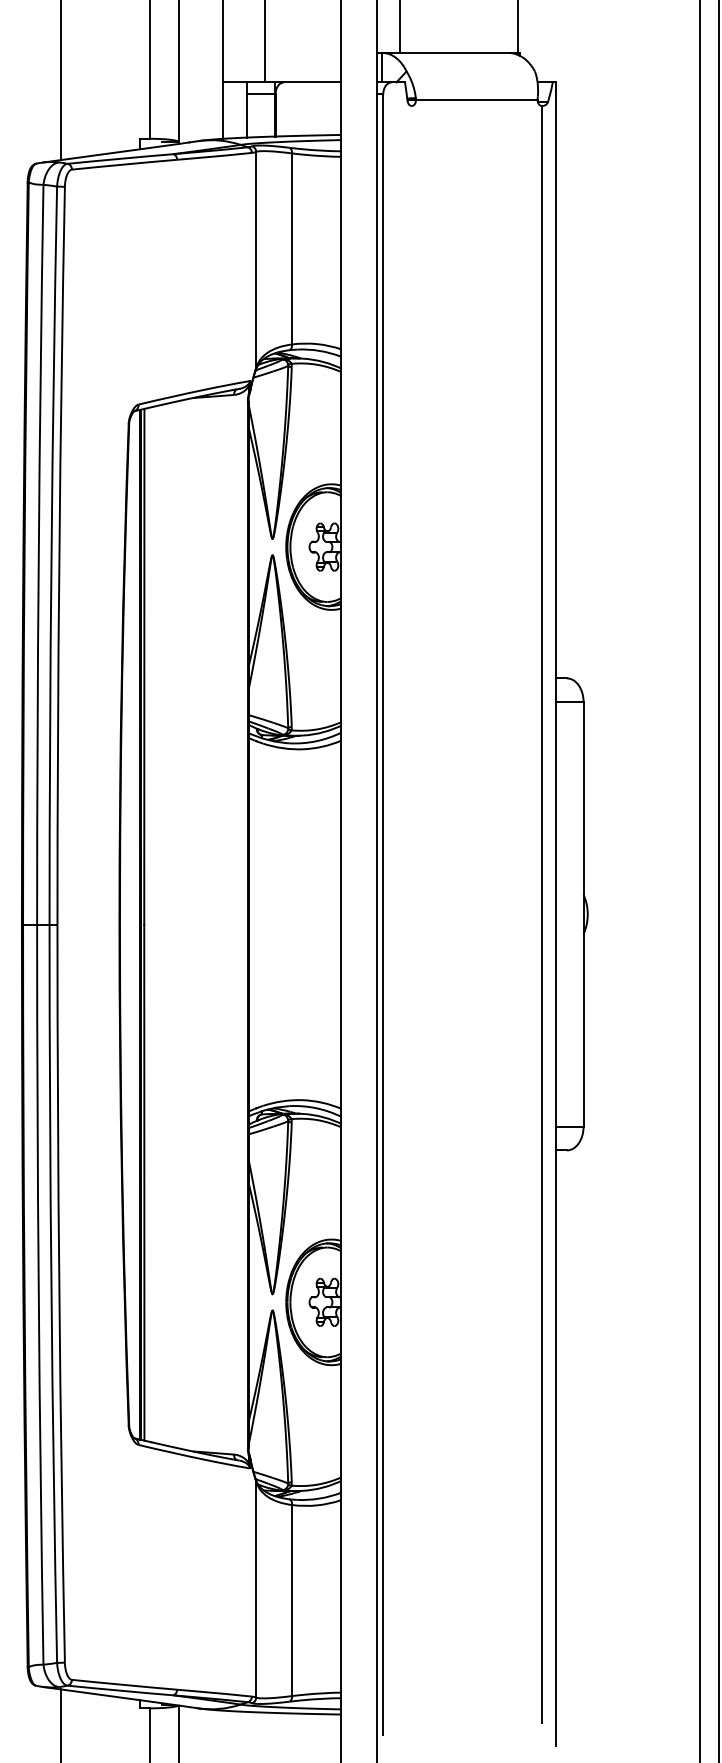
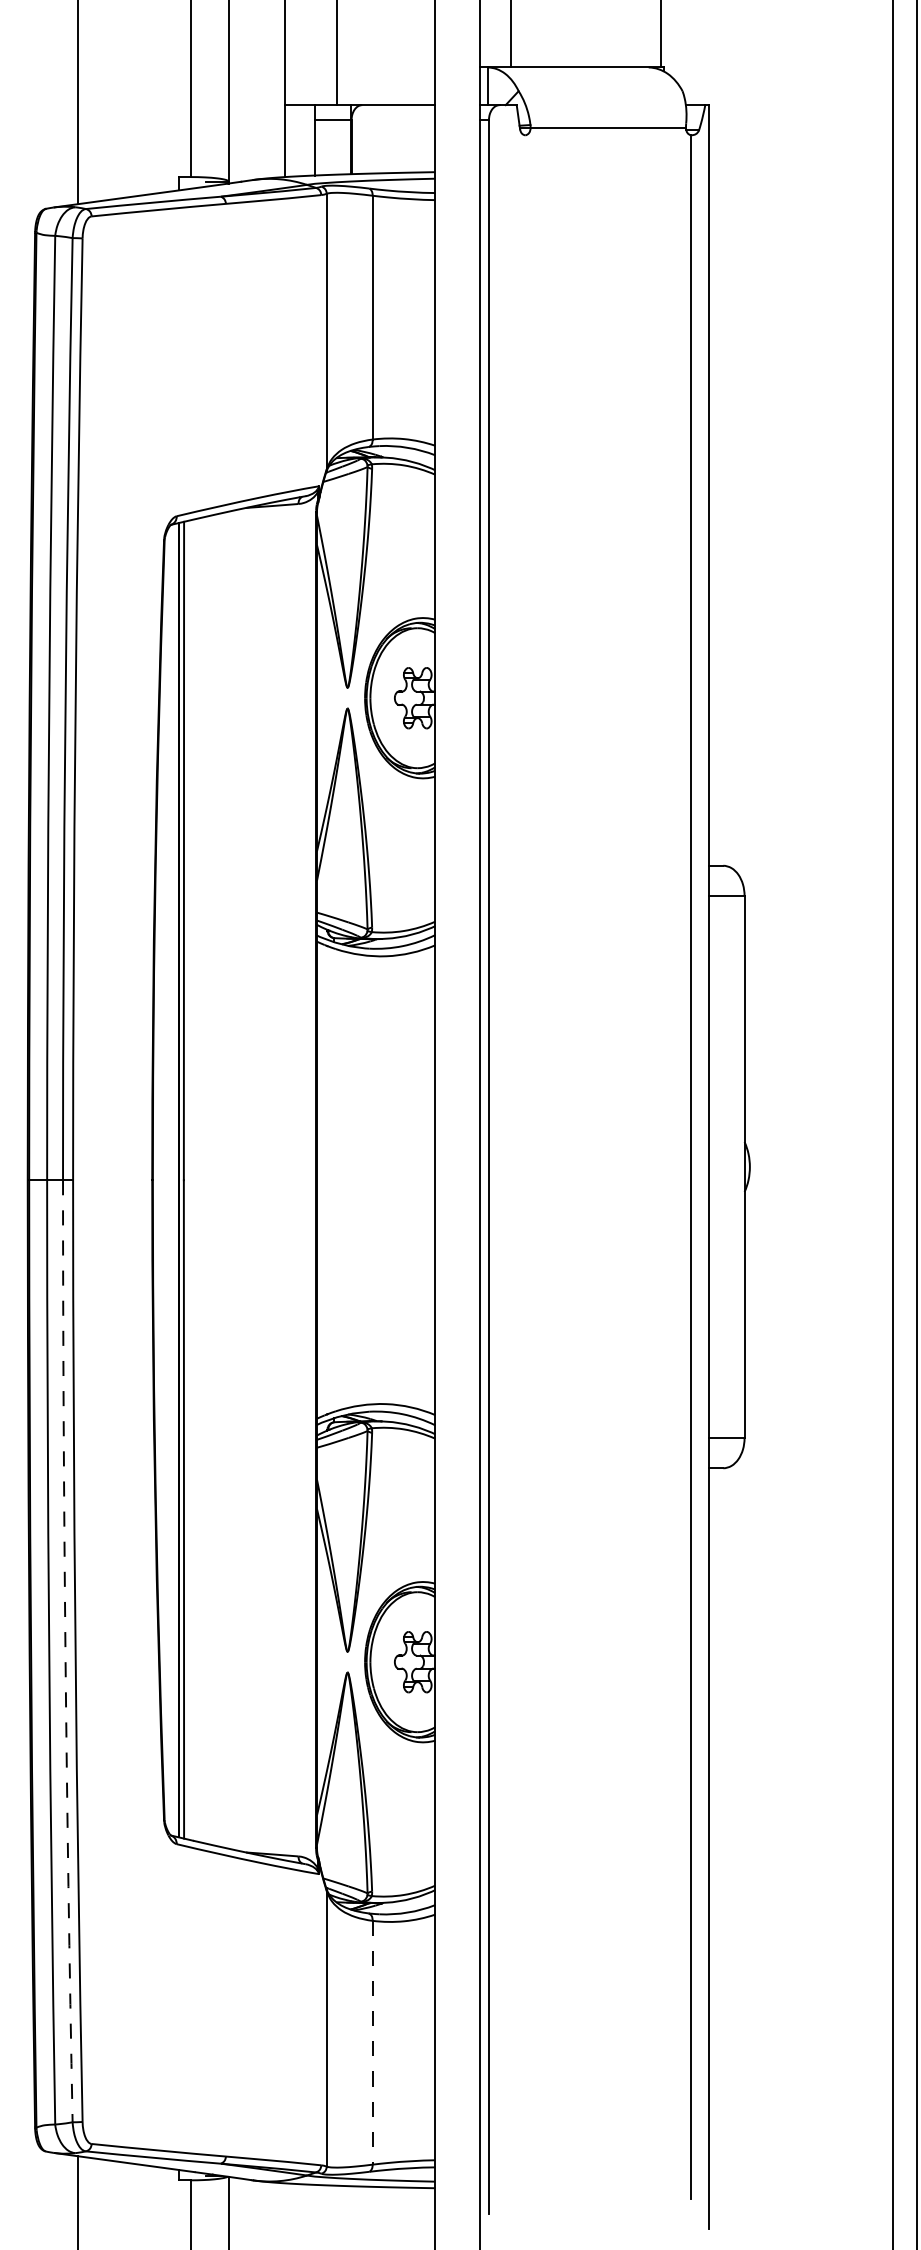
arc: (51, 1294) -> (65, 1651), solid -> dashed
line: (292, 1600) -> (372, 2042), solid -> dashed

